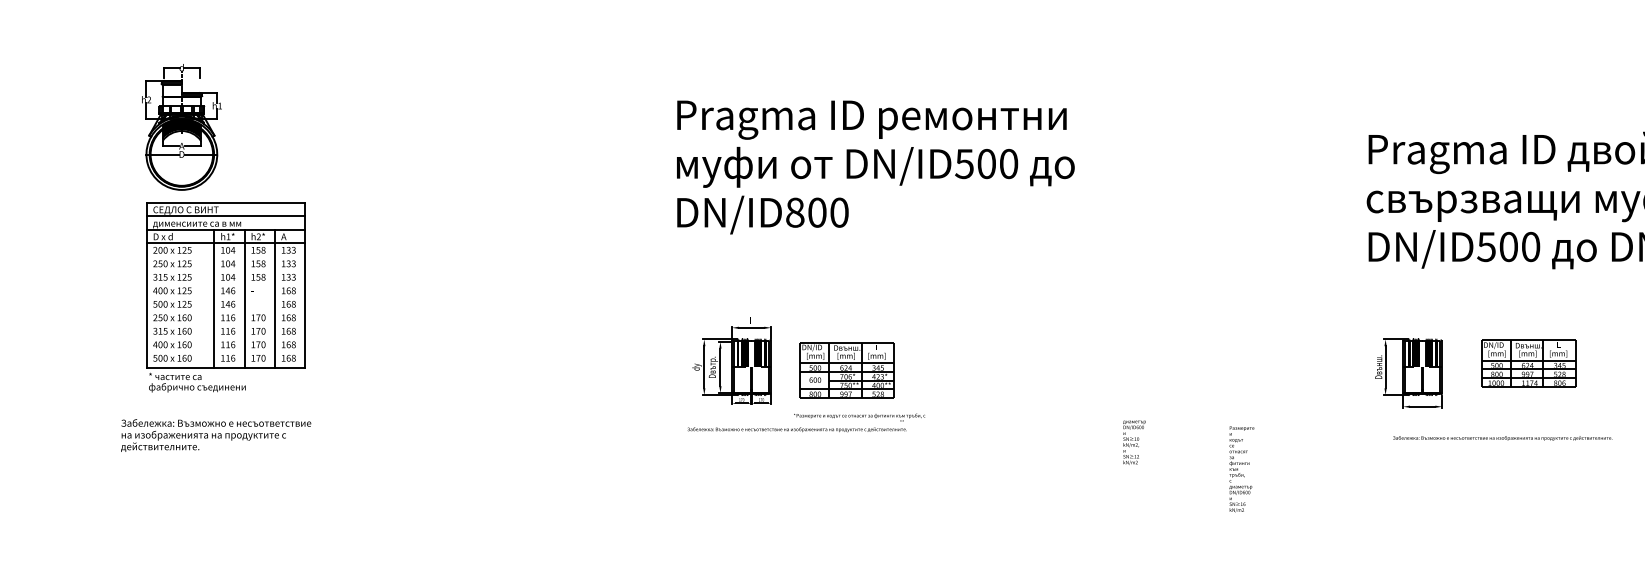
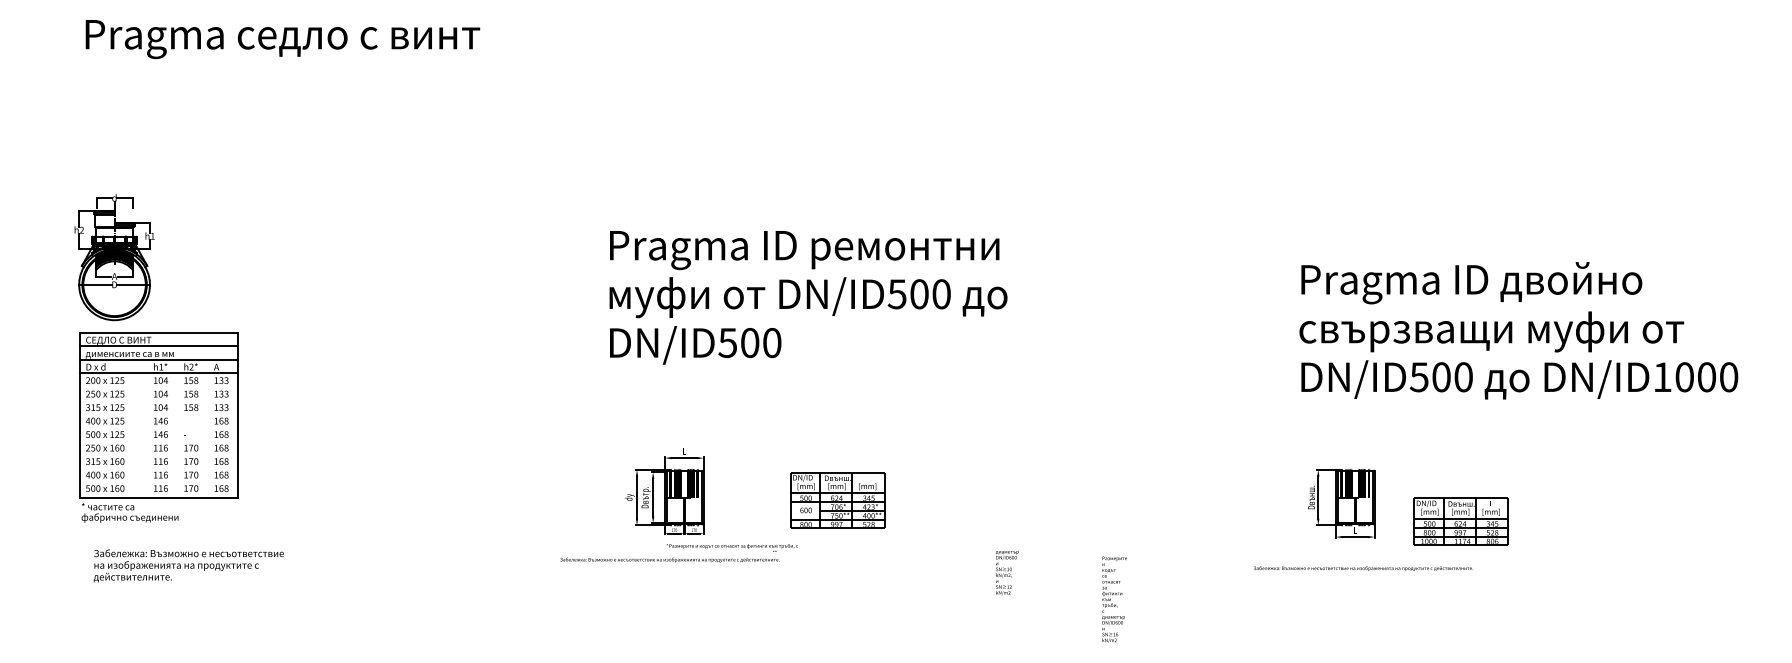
text: (794, 212) -> (727, 342), DN/ID800 -> DN/ID500
line: (214, 298) -> (147, 428), removed
line: (244, 298) -> (177, 428), removed
line: (274, 298) -> (207, 428), removed
part: (1527, 363) -> (1460, 521), moved
part: (846, 370) -> (837, 500), moved
text: (215, 435) -> (188, 565), moved
text: (1502, 438) -> (1363, 568), moved
text: (970, 463) -> (843, 593), moved

